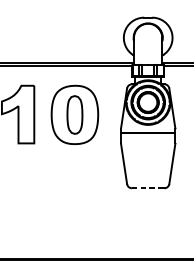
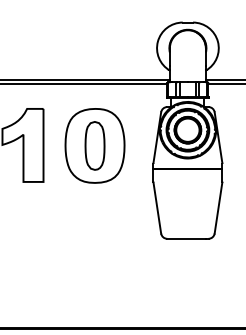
line: (147, 188) -> (187, 238), dashed -> solid

